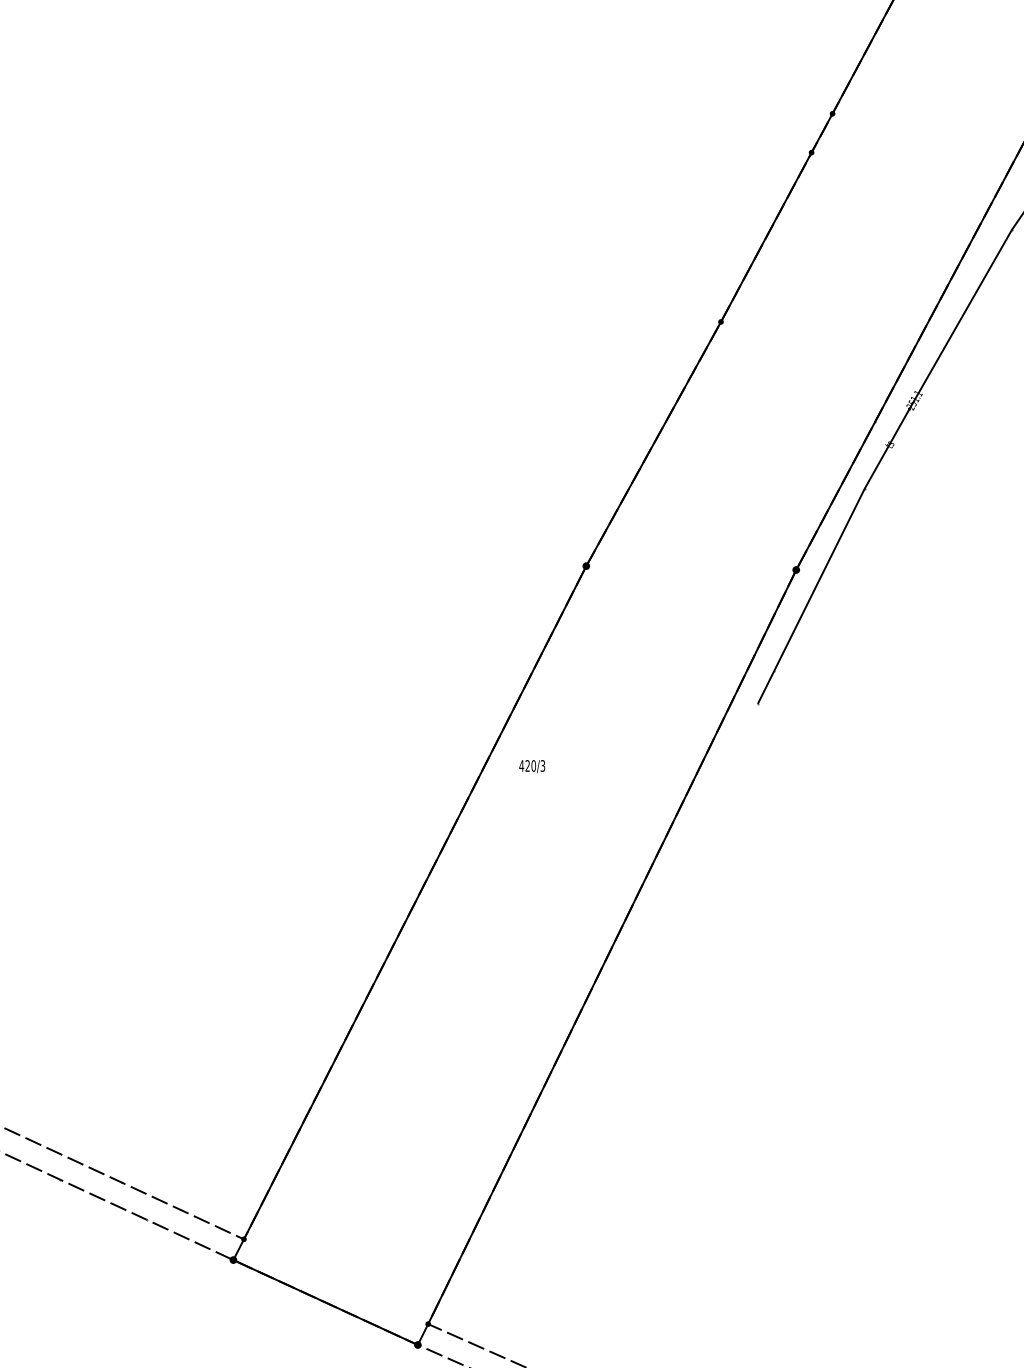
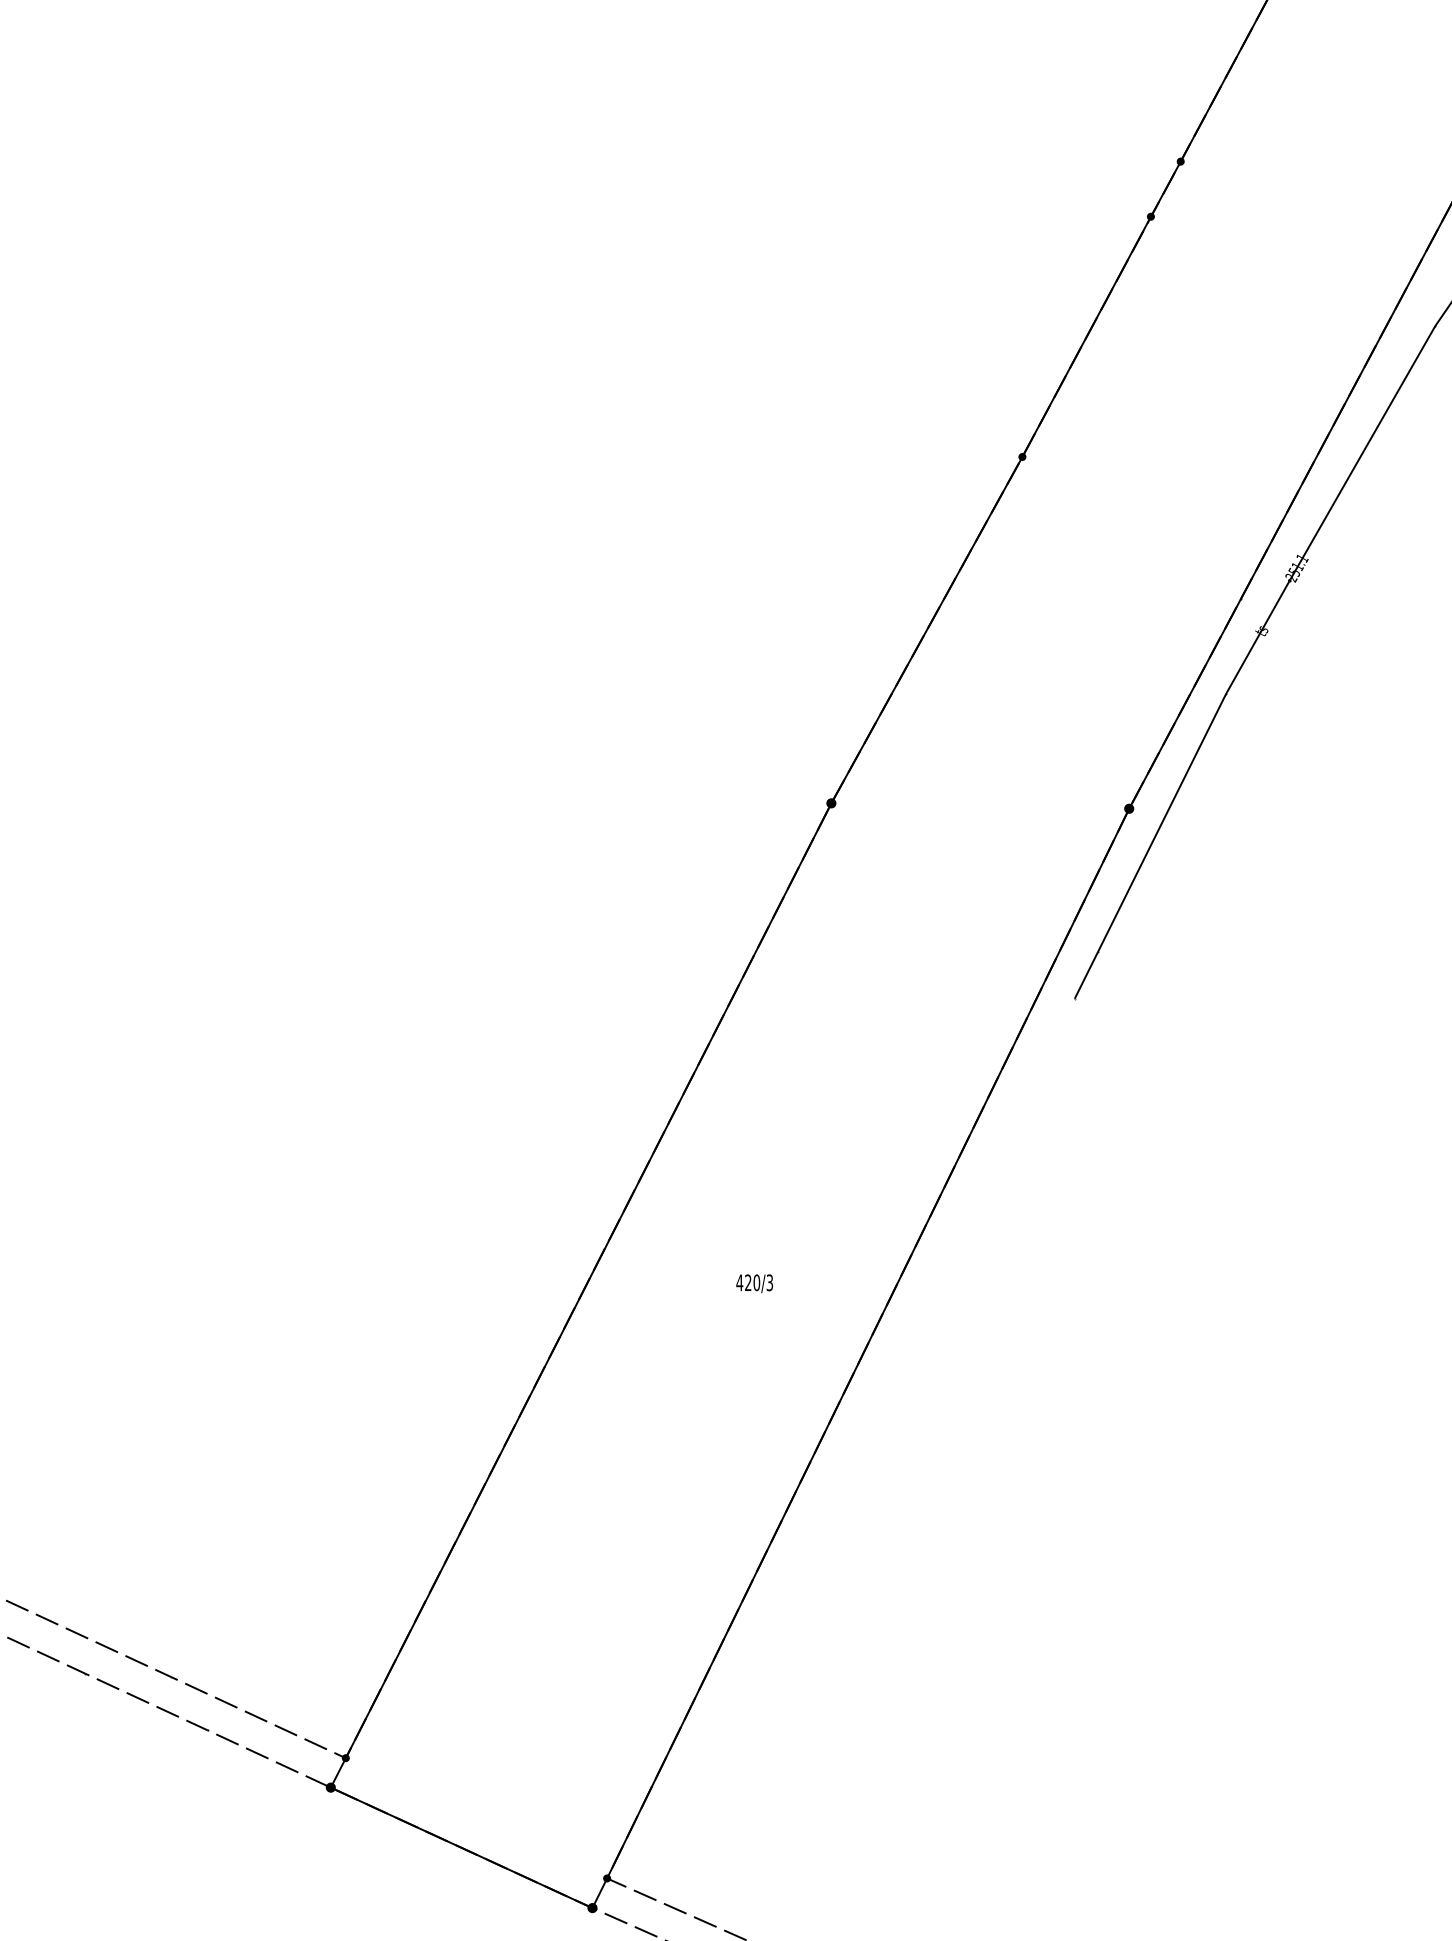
text: (532, 766) -> (754, 1283), moved

